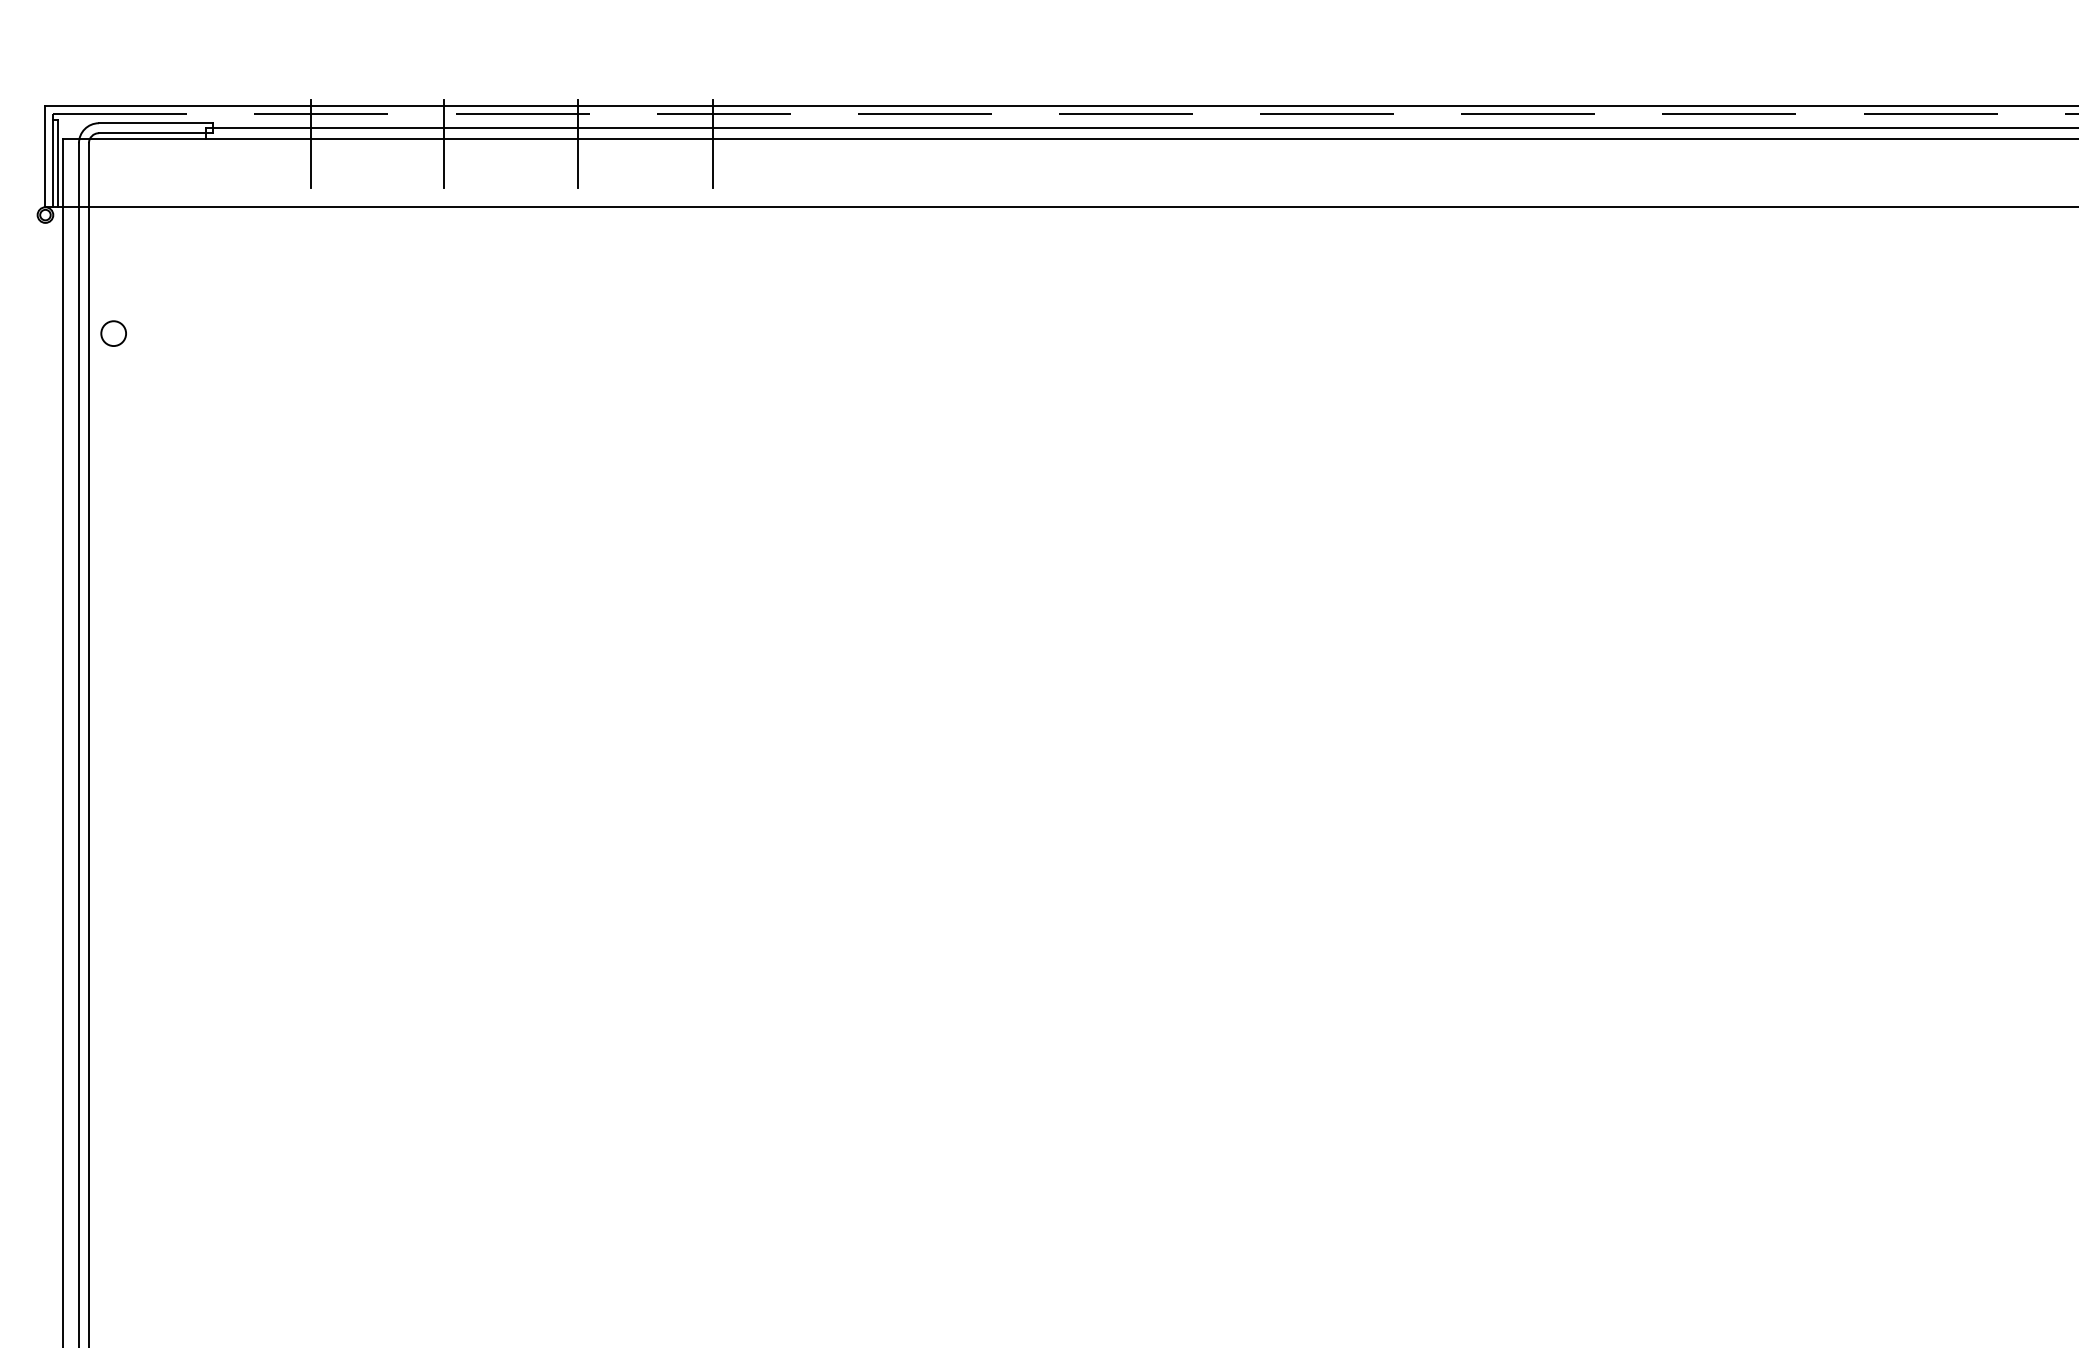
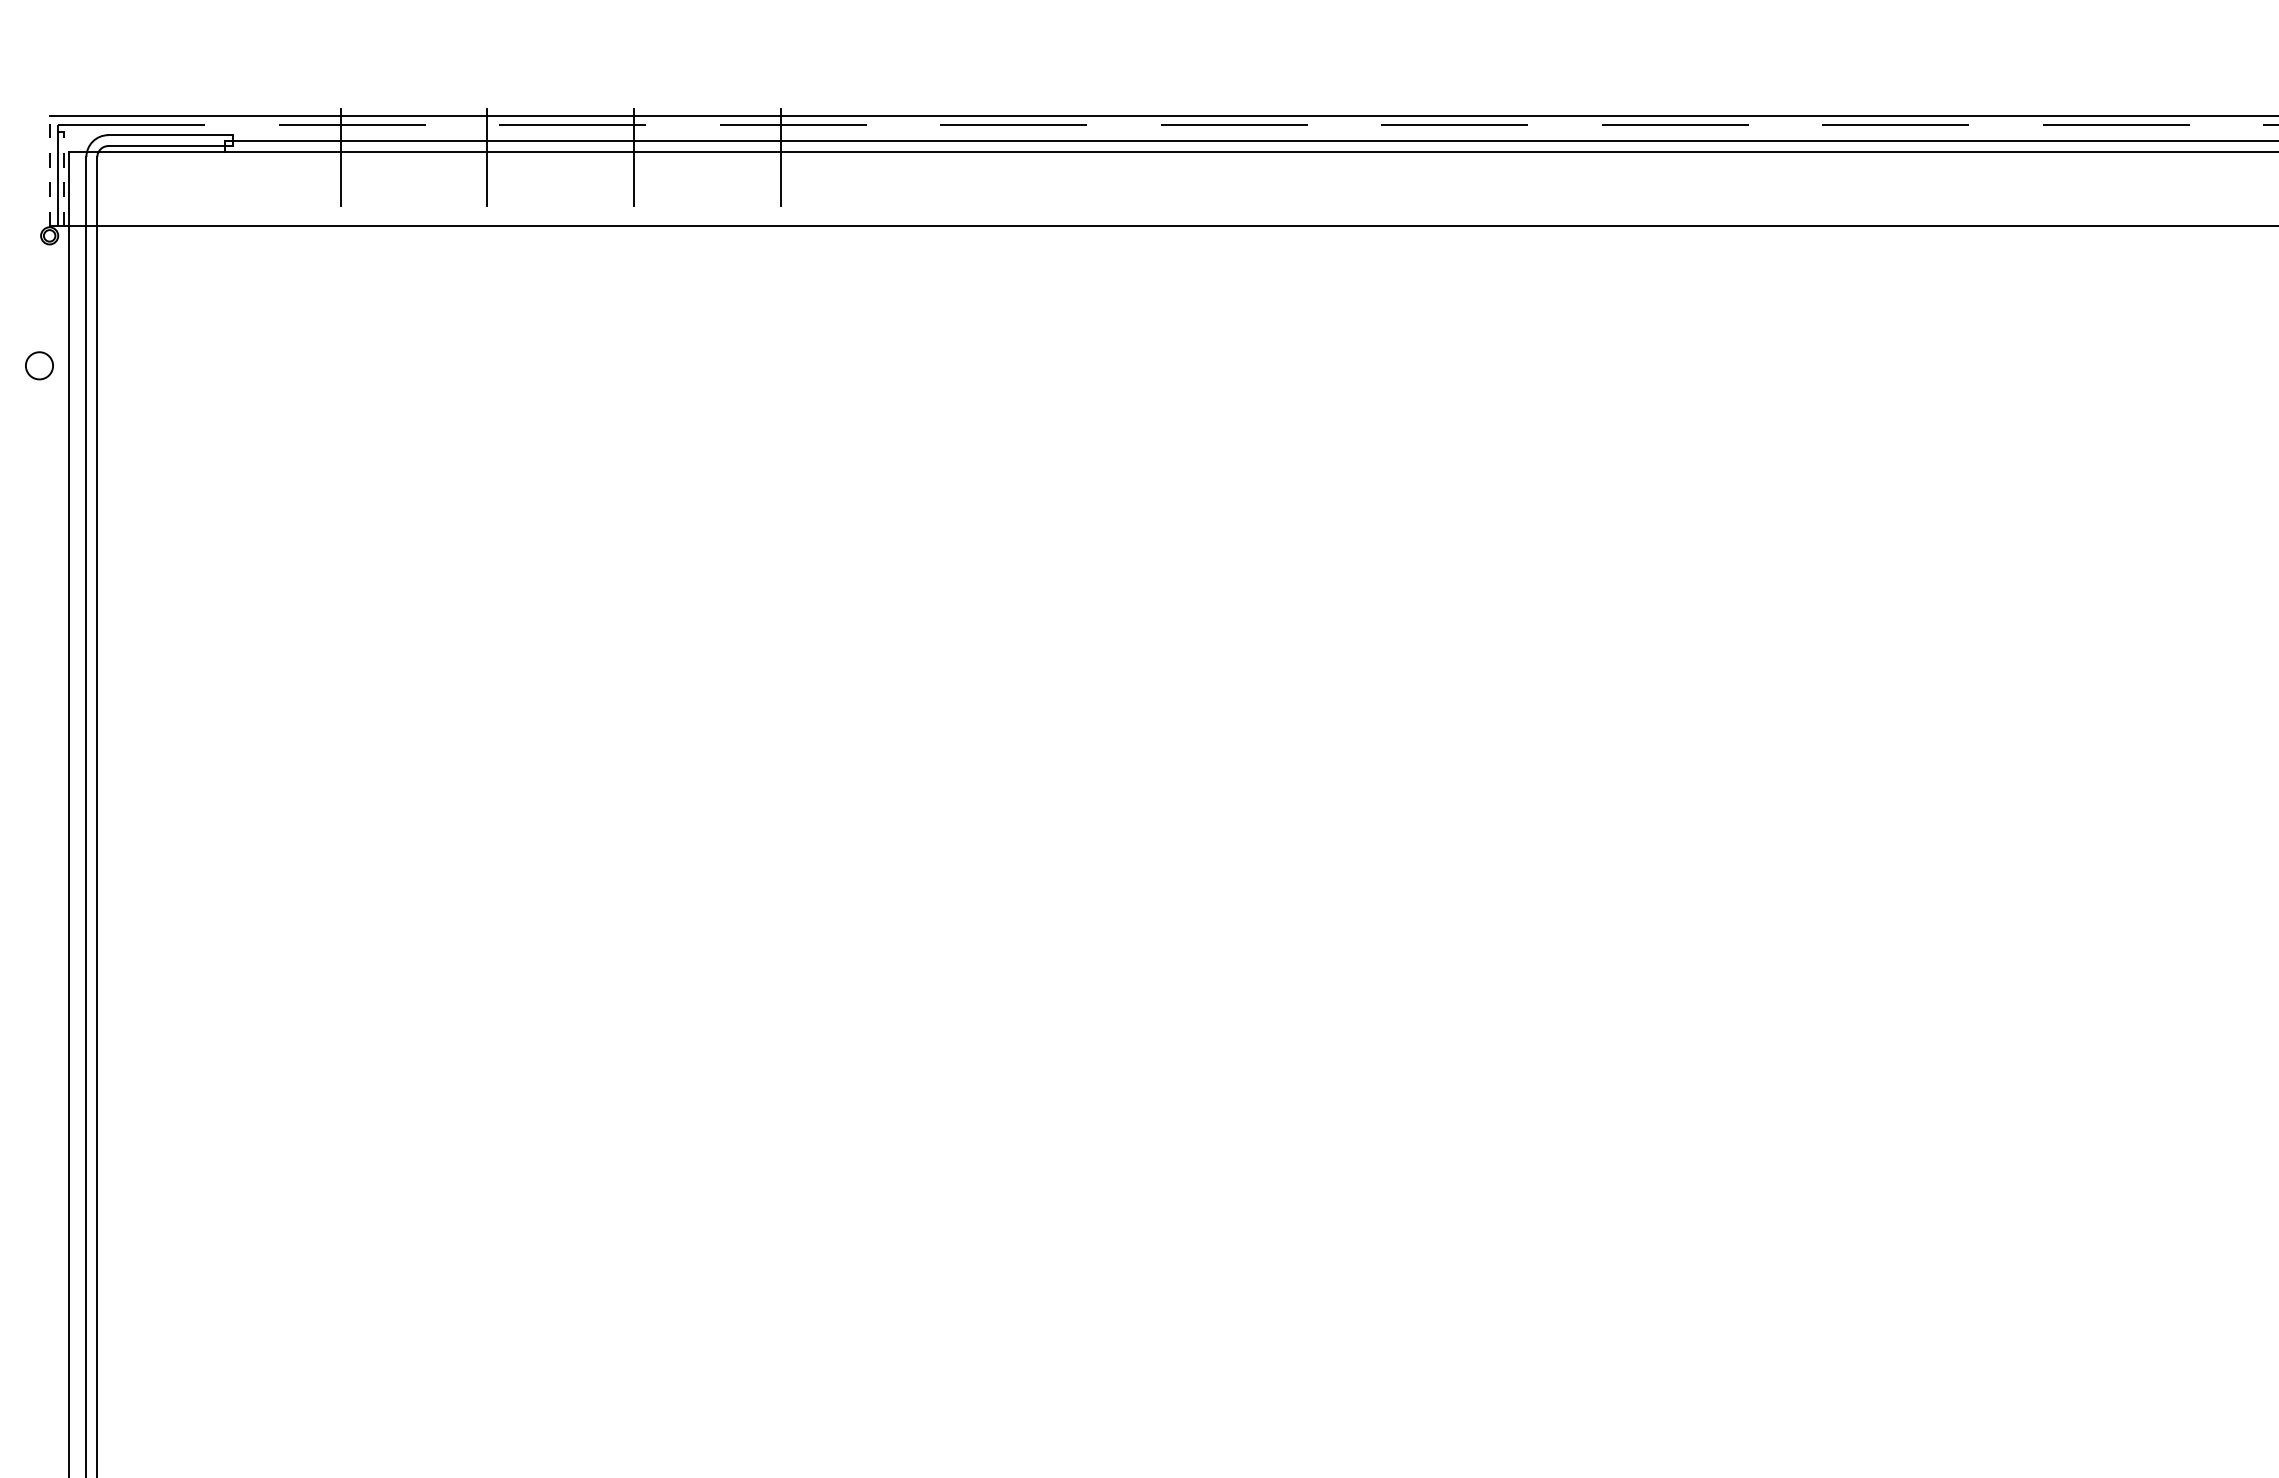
line: (45, 155) -> (49, 170), solid -> dashed
line: (58, 162) -> (63, 178), solid -> dashed
circle: (113, 333) -> (39, 365), moved

